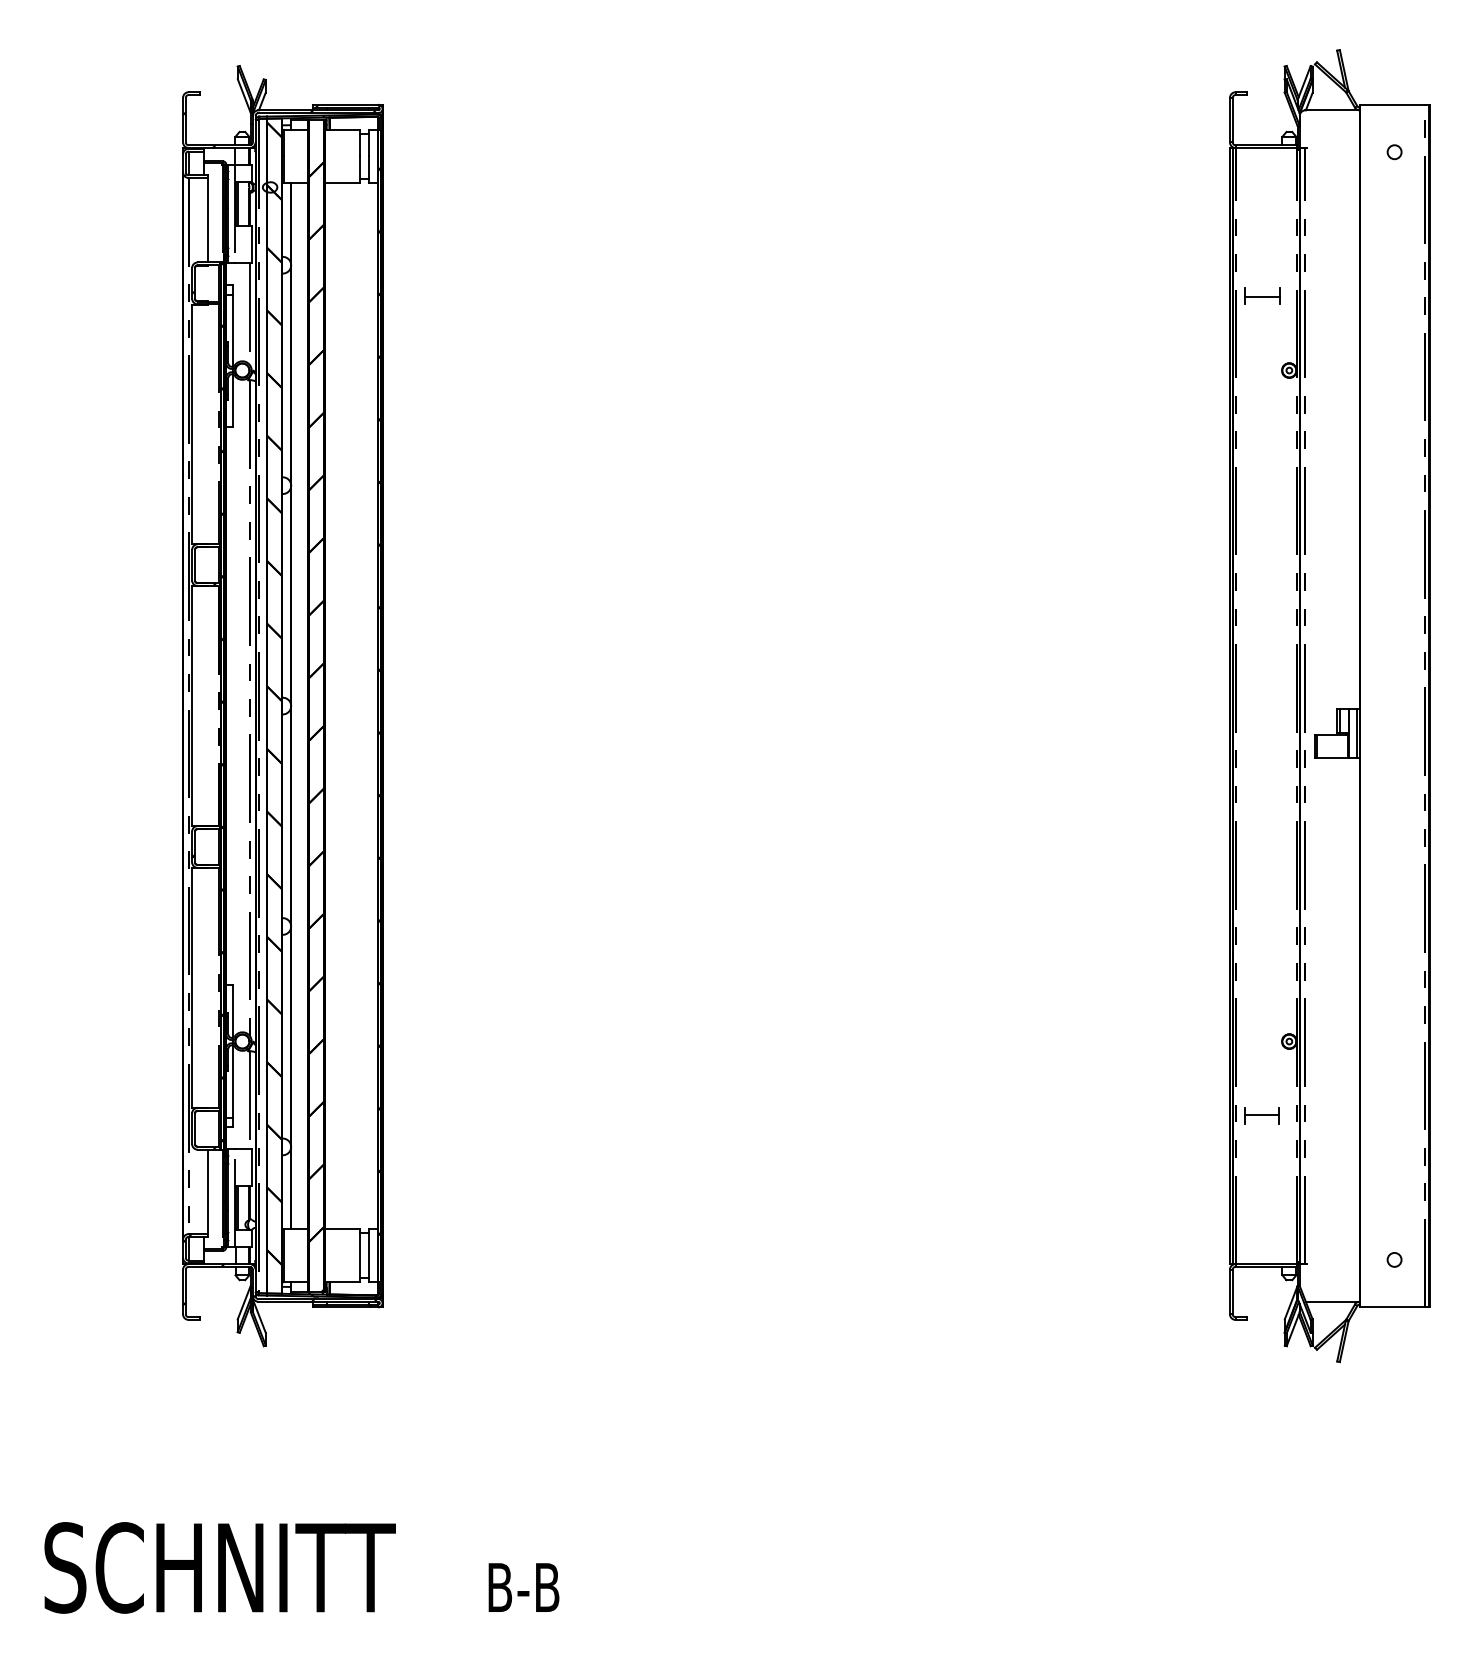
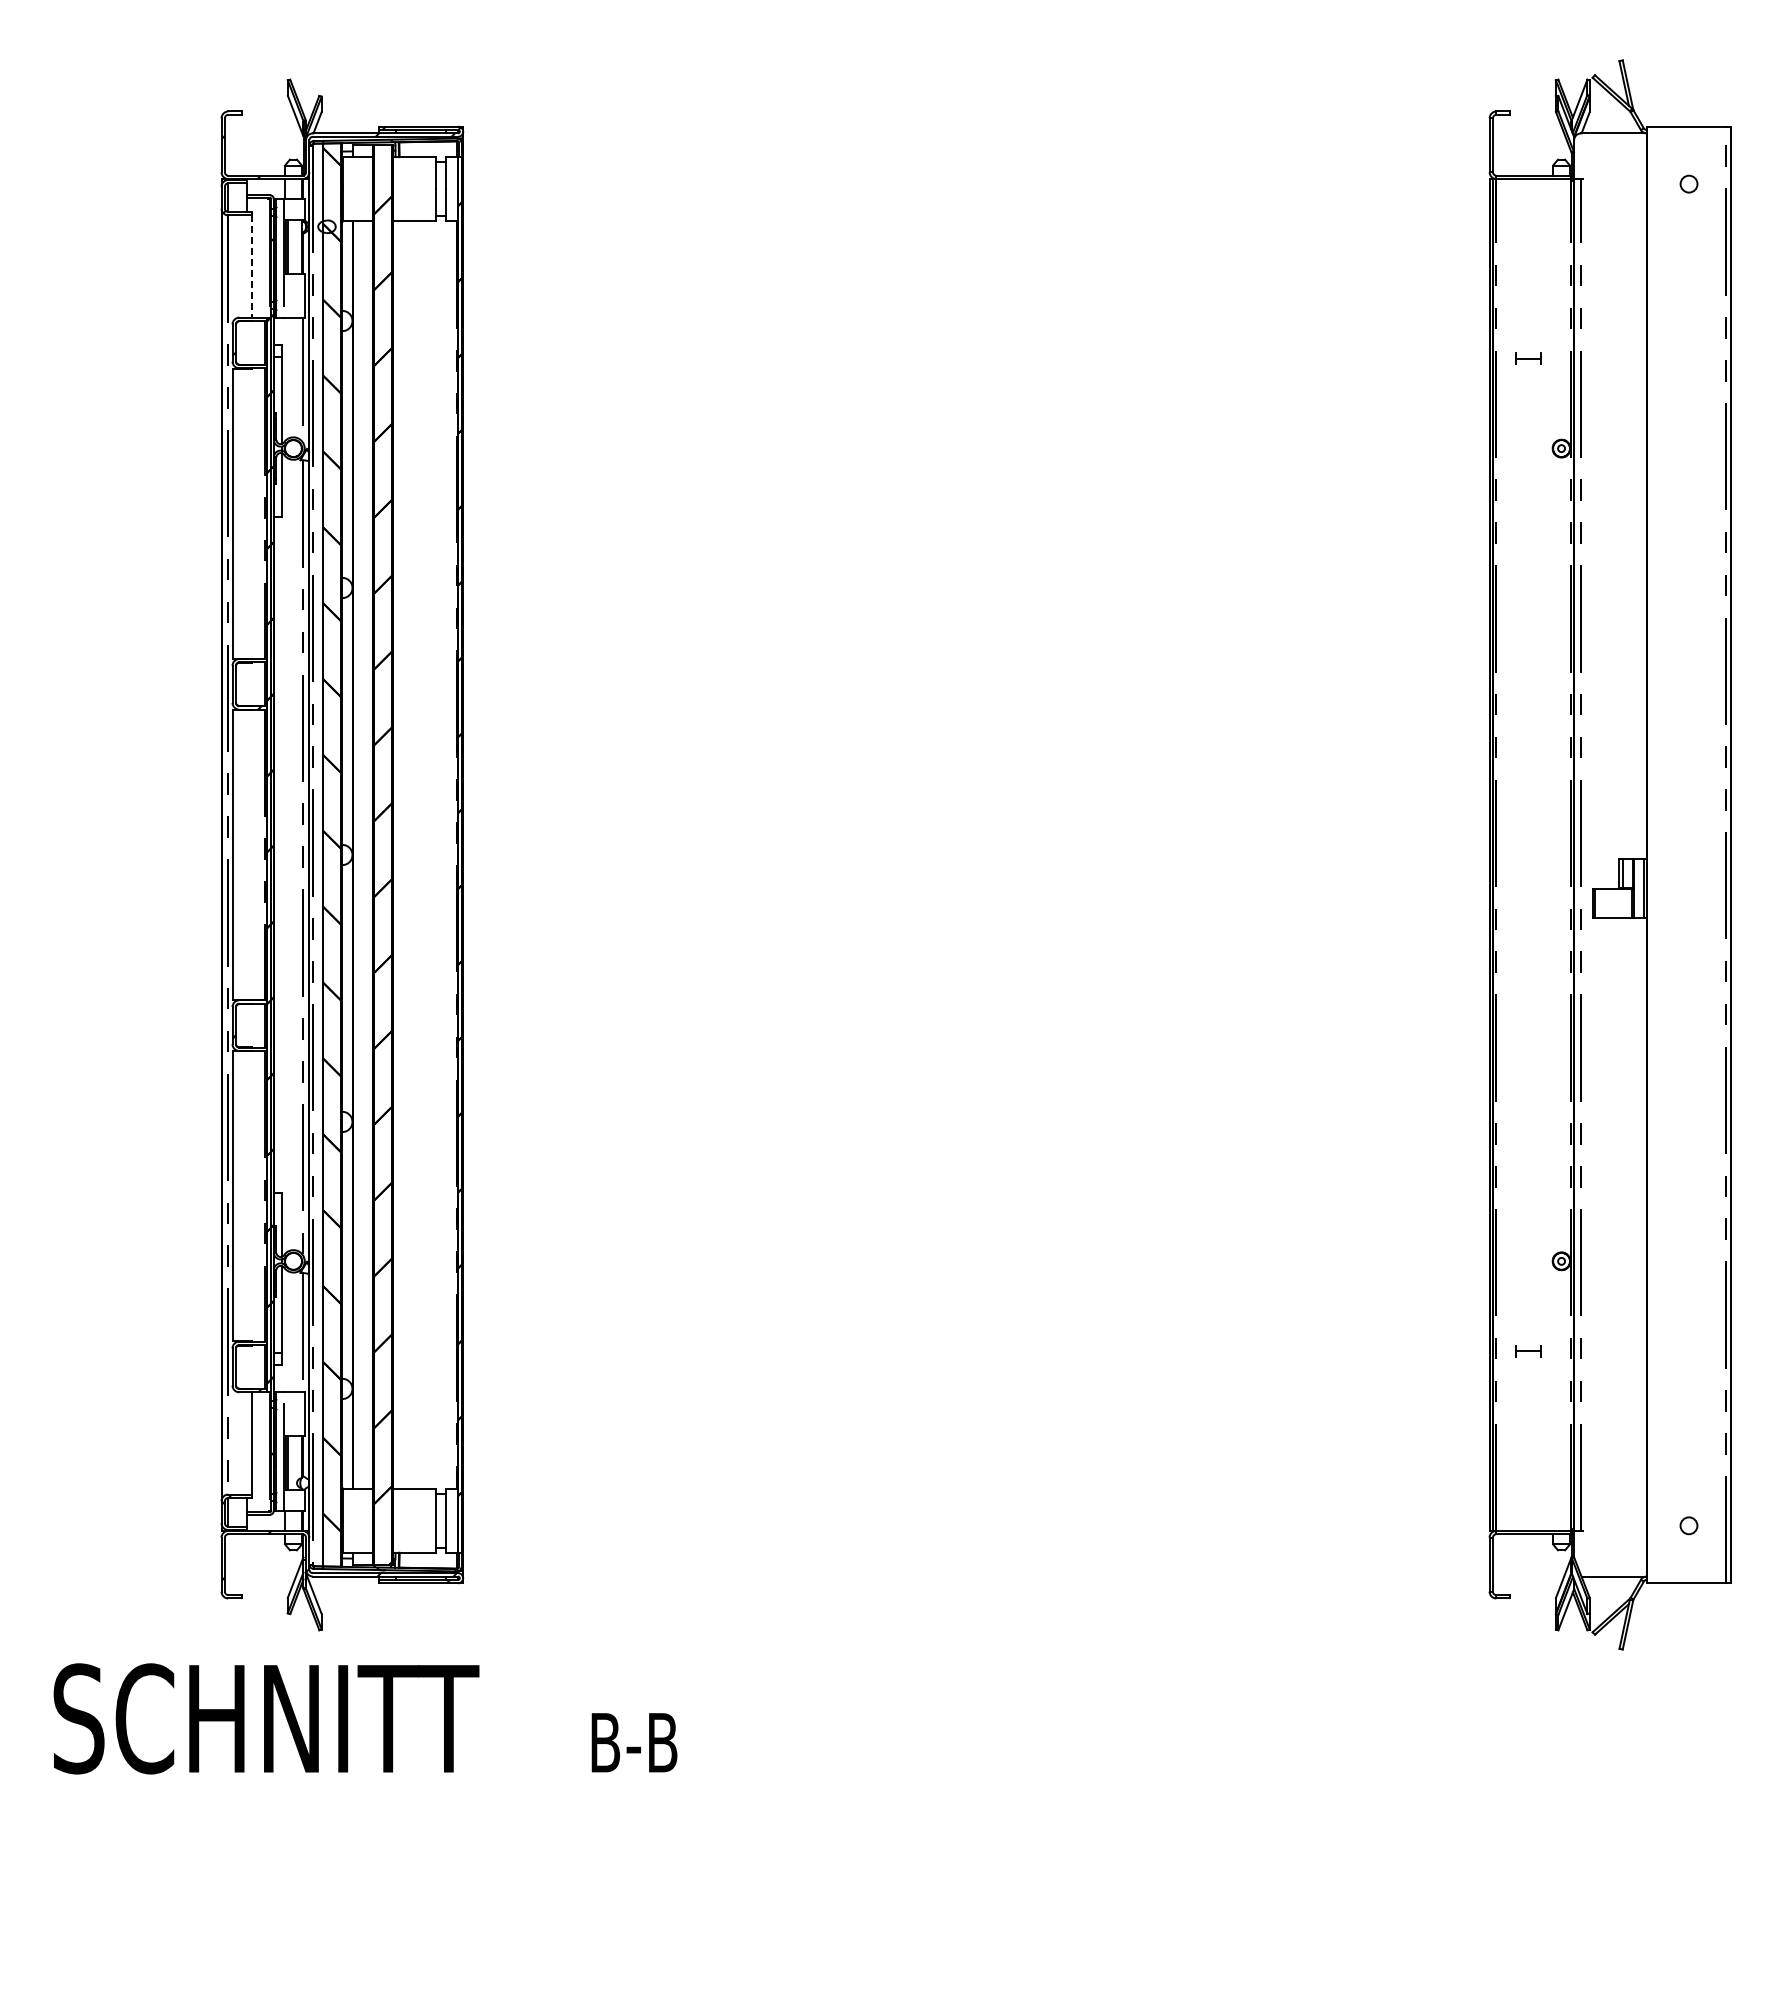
line: (207, 221) -> (251, 267), solid -> dashed
part: (1262, 296) -> (1528, 358), size x0.6
part: (1262, 1116) -> (1528, 1351), size x0.6
text: (301, 1567) -> (365, 1718), moved

